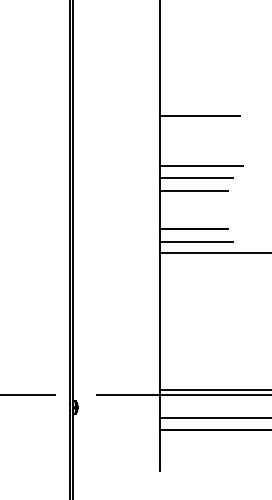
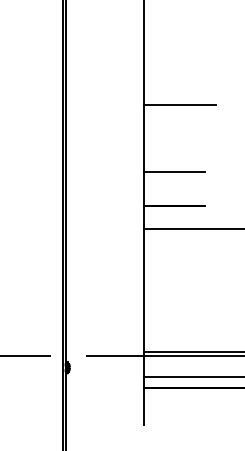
line: (200, 166) -> (180, 150), removed
line: (195, 177) -> (176, 160), removed
line: (195, 242) -> (176, 218), removed

